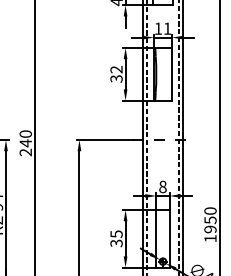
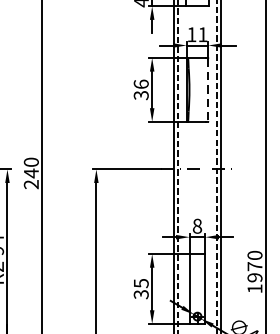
text: (116, 69) -> (141, 84), 32 -> 36
line: (172, 74) -> (208, 90), solid -> dashed
text: (210, 220) -> (254, 266), 1950 -> 1970

